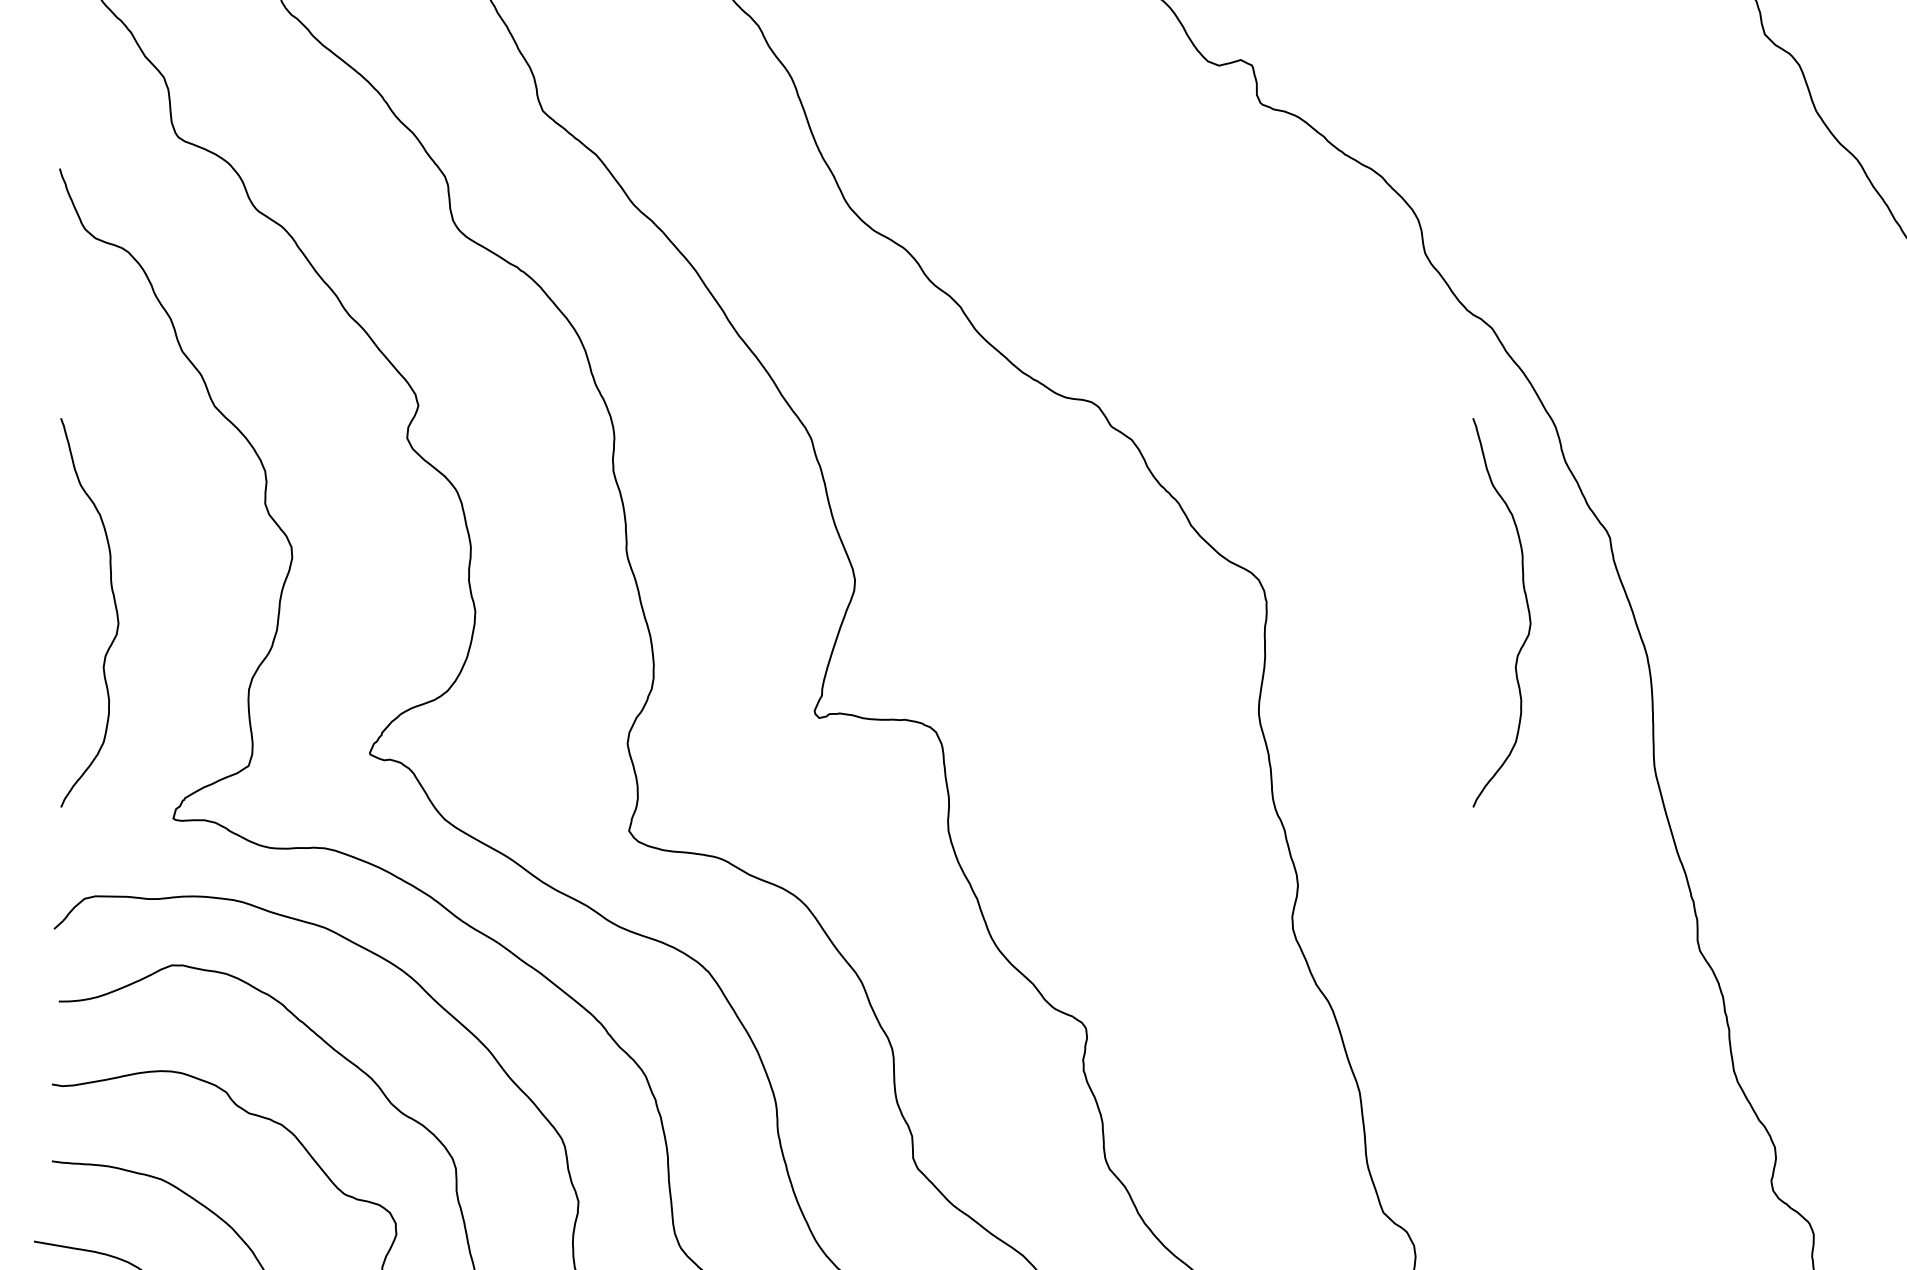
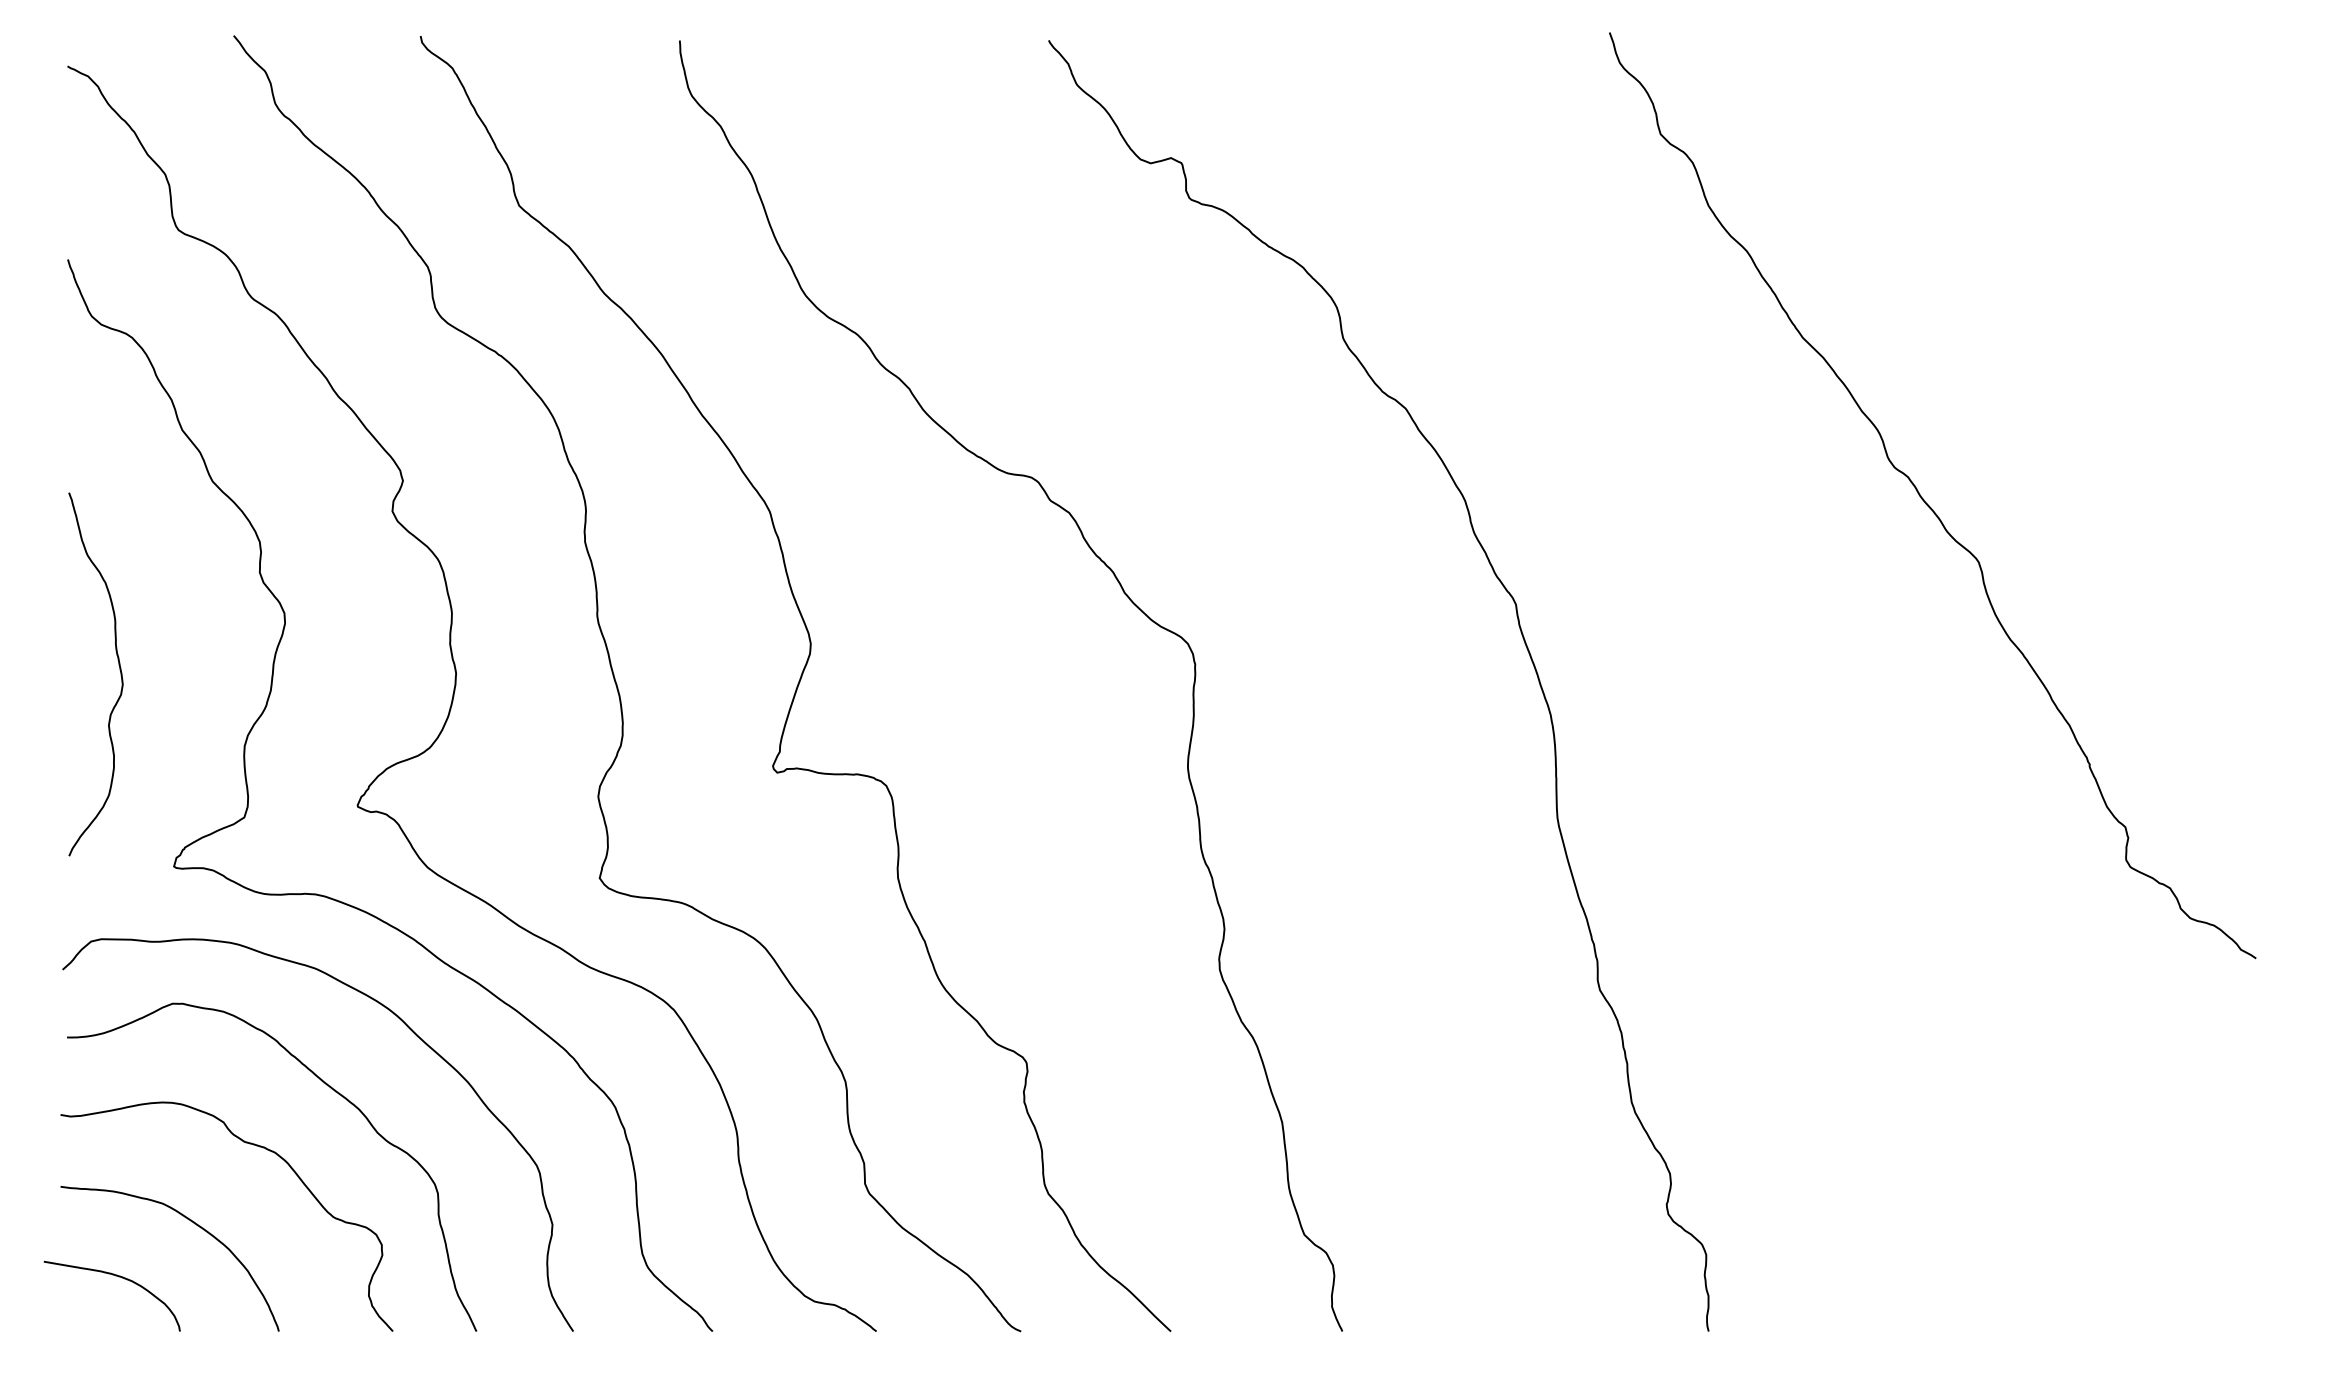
curve: (1527, 608) -> (1438, 670), removed

